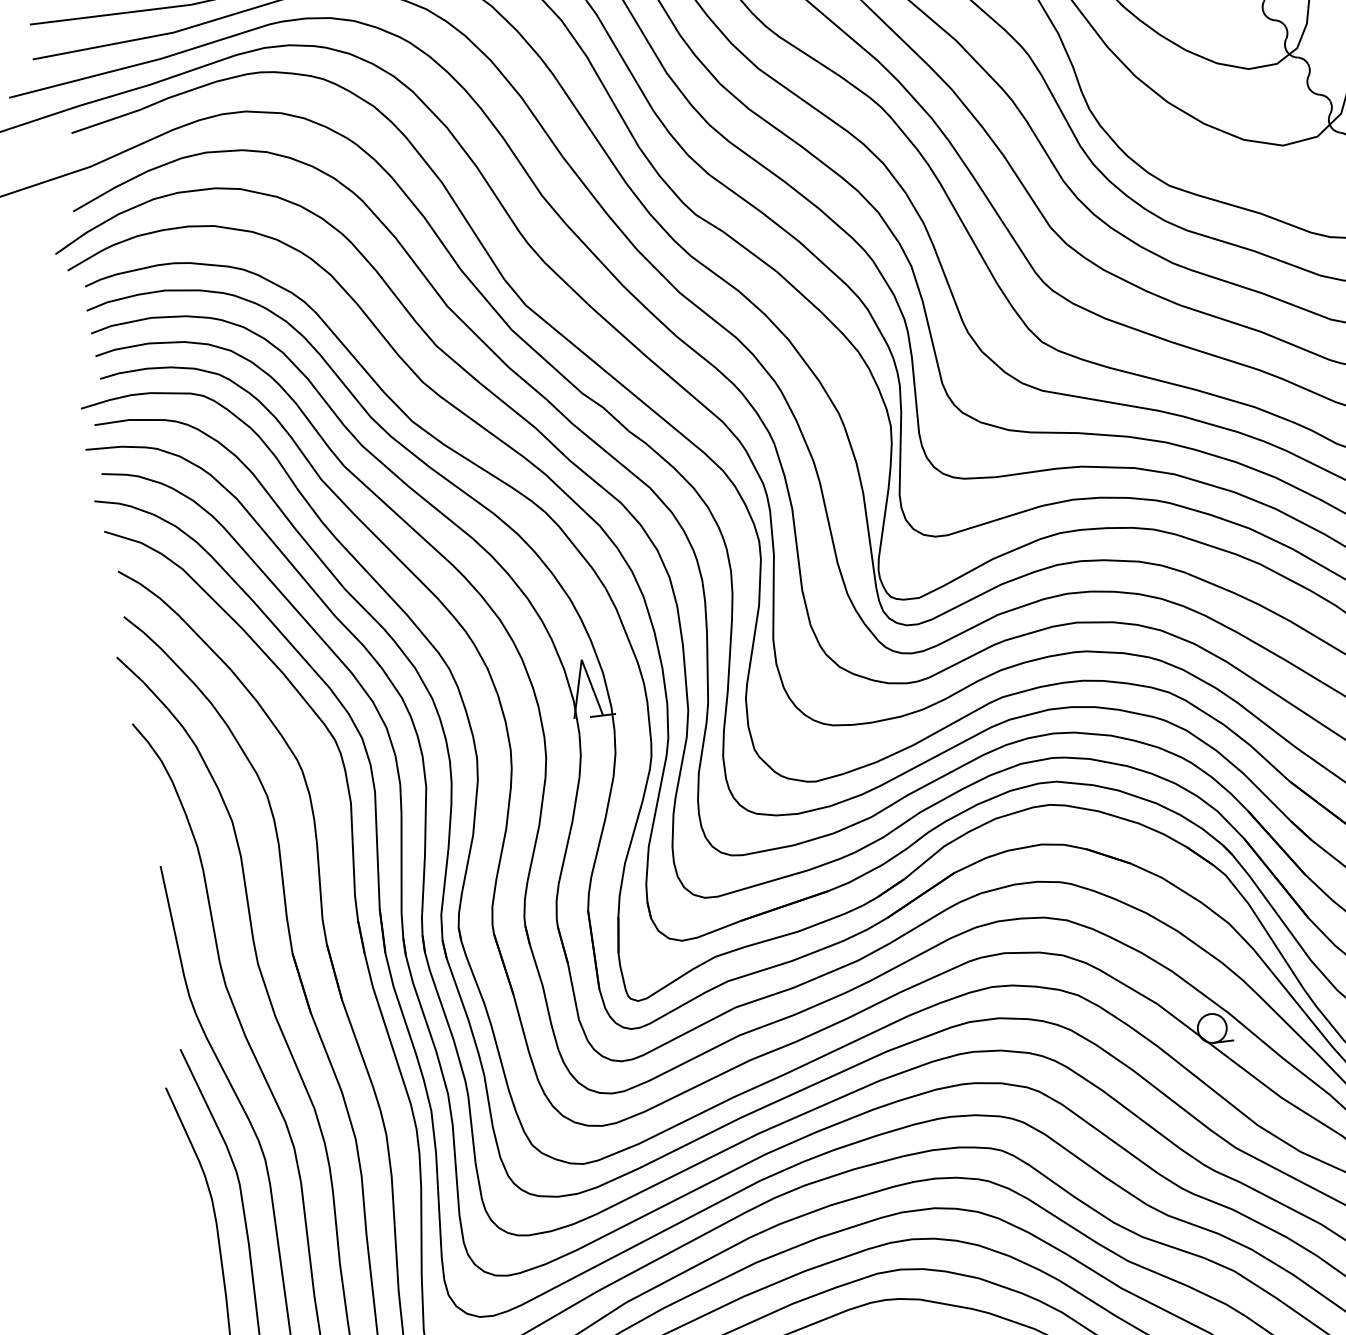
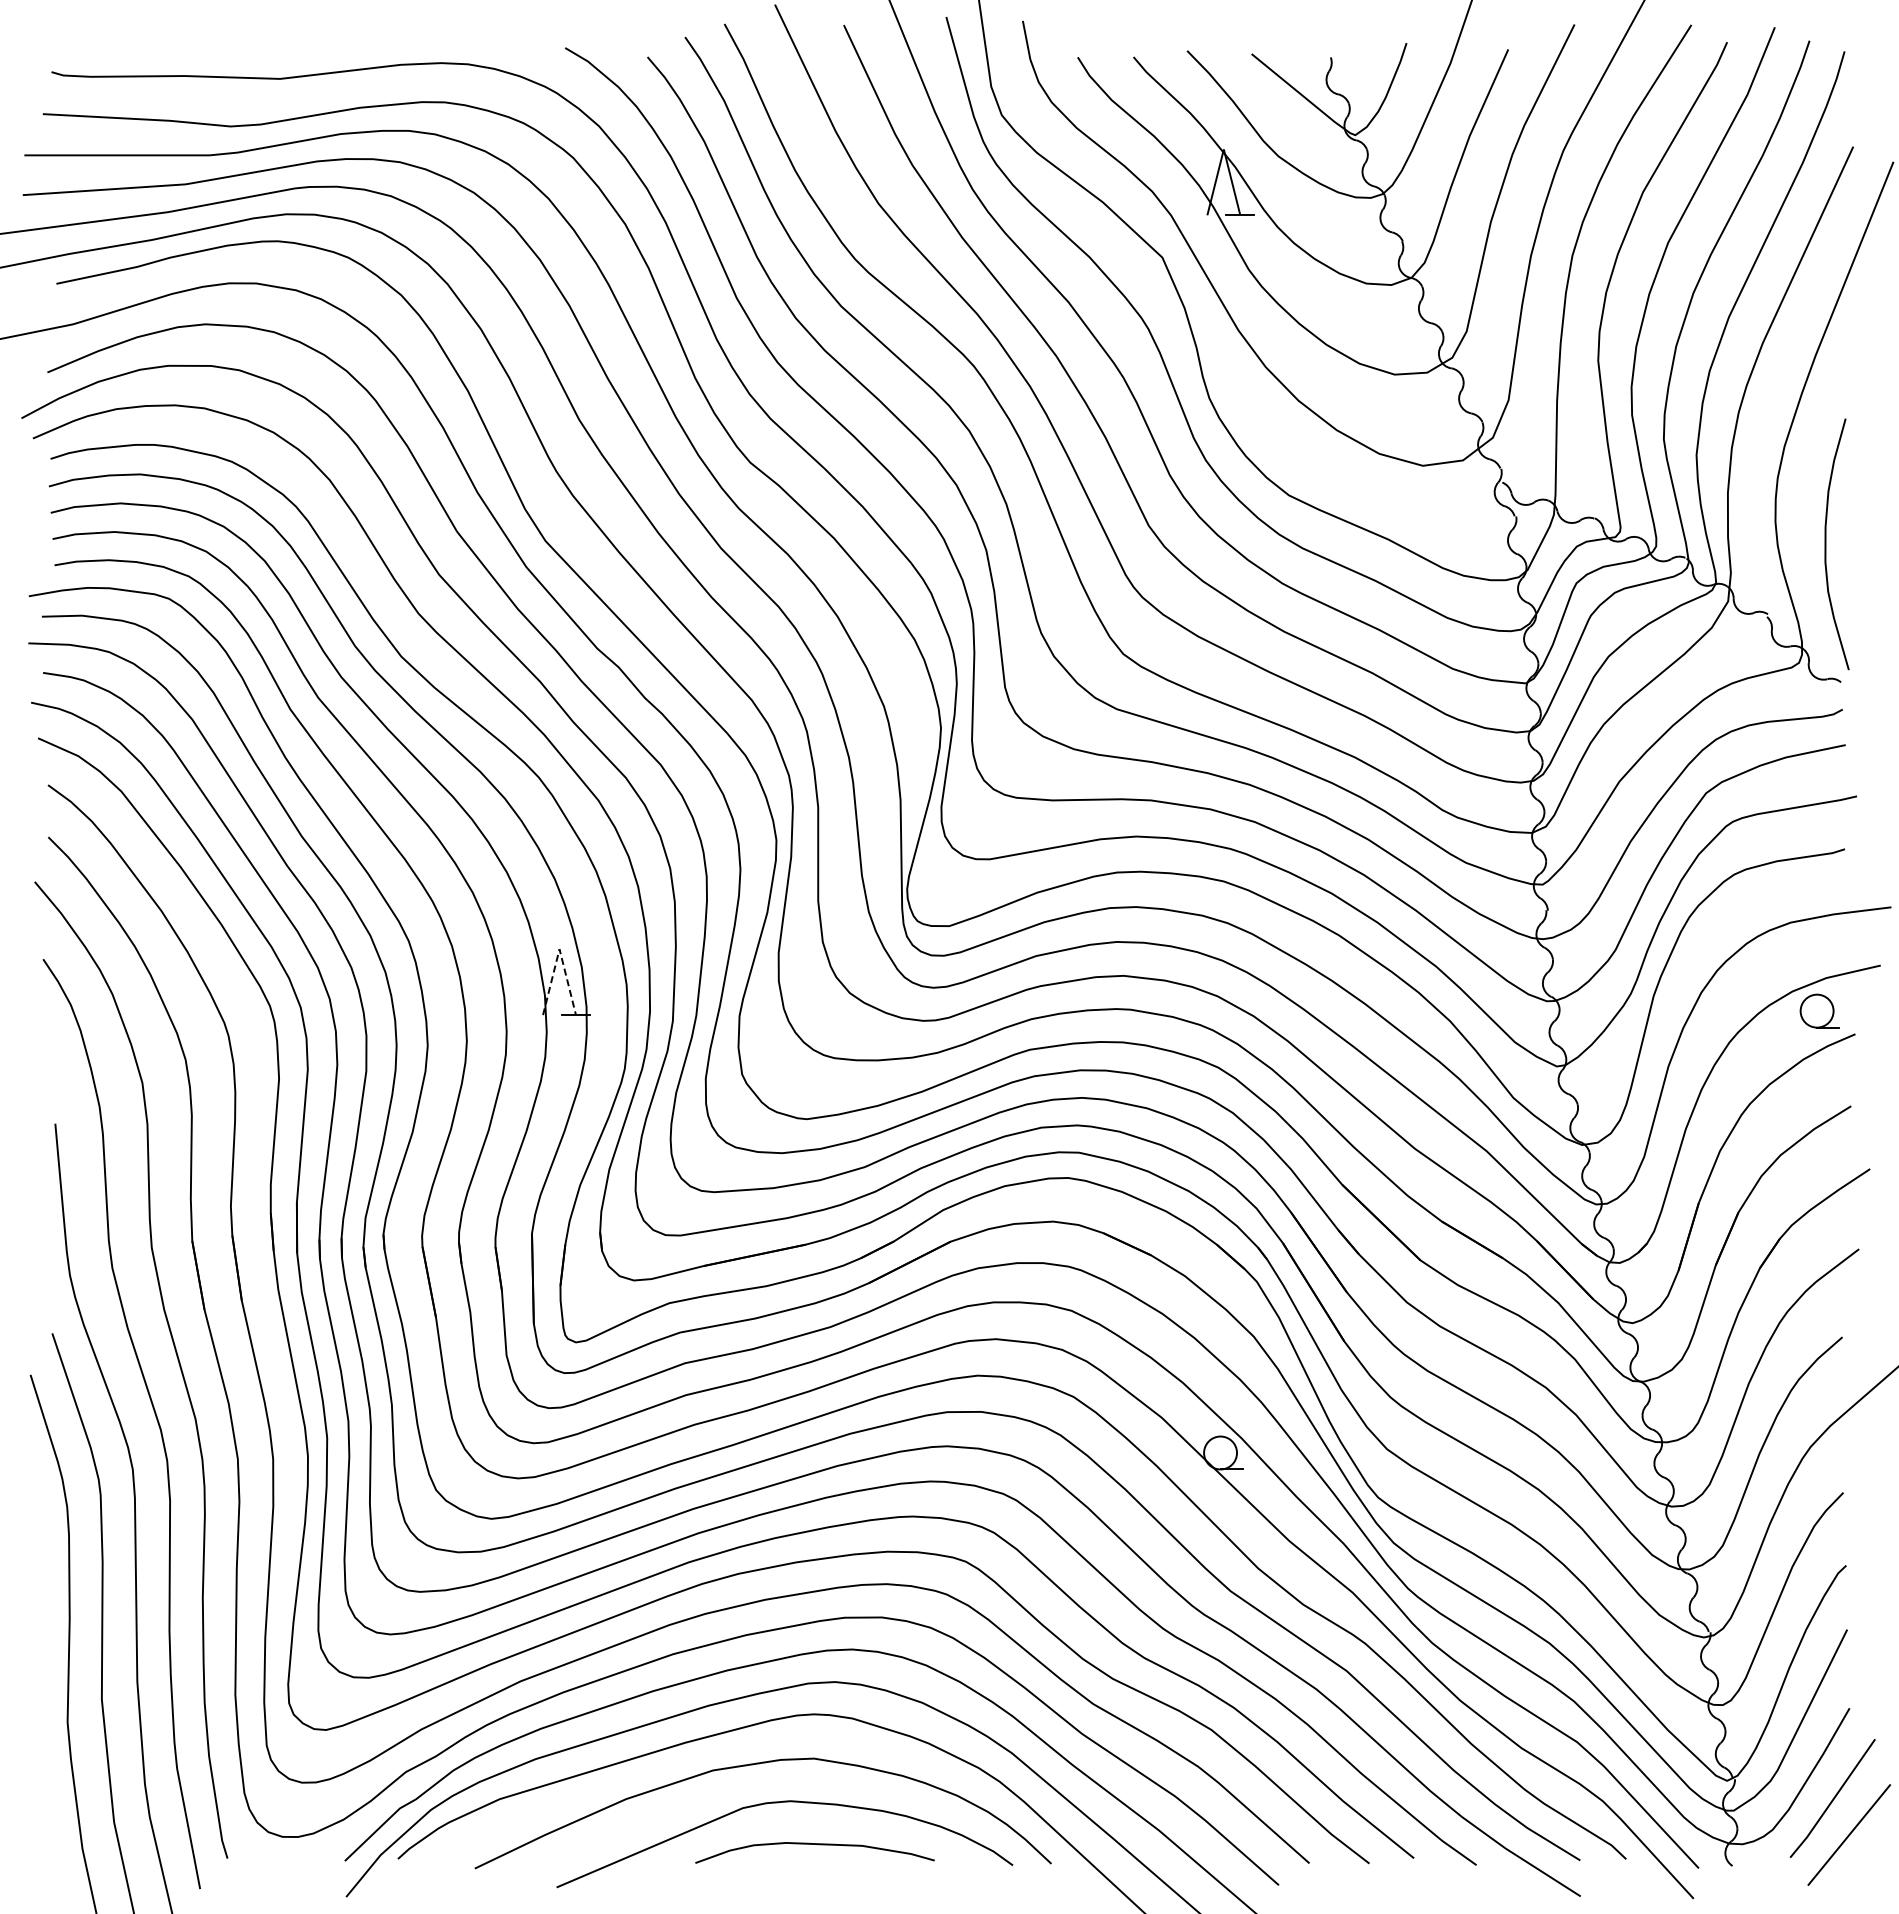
line: (581, 660) -> (559, 949), solid -> dashed

